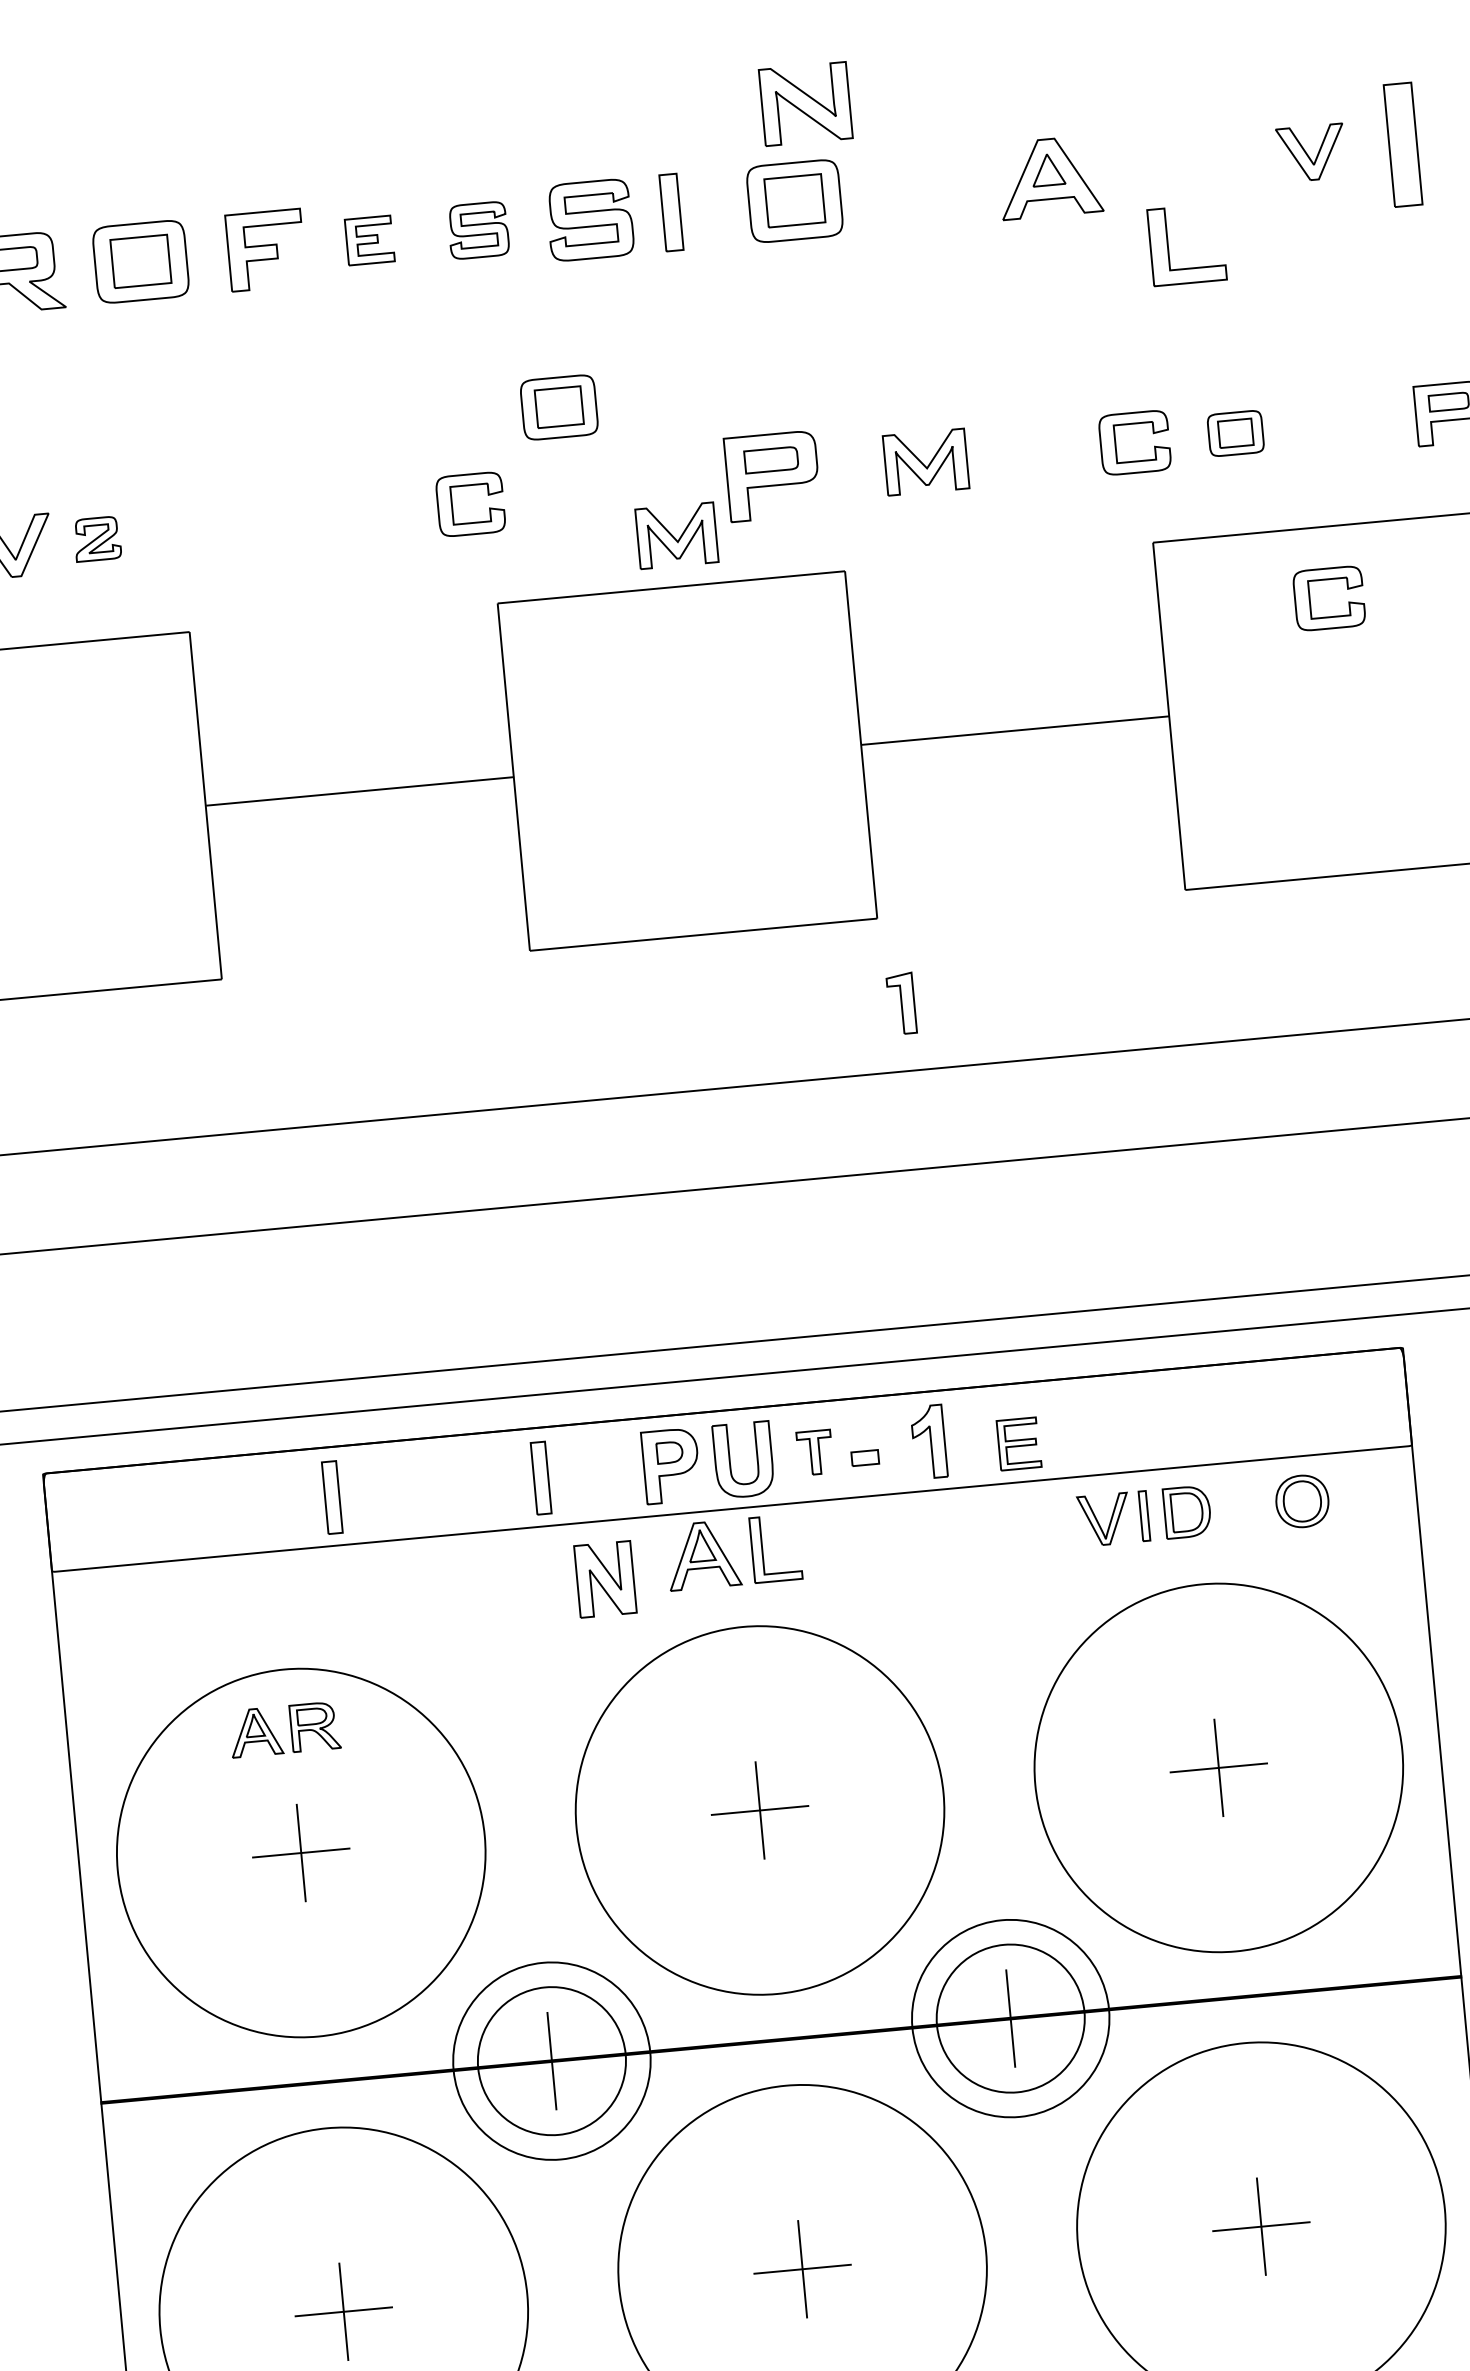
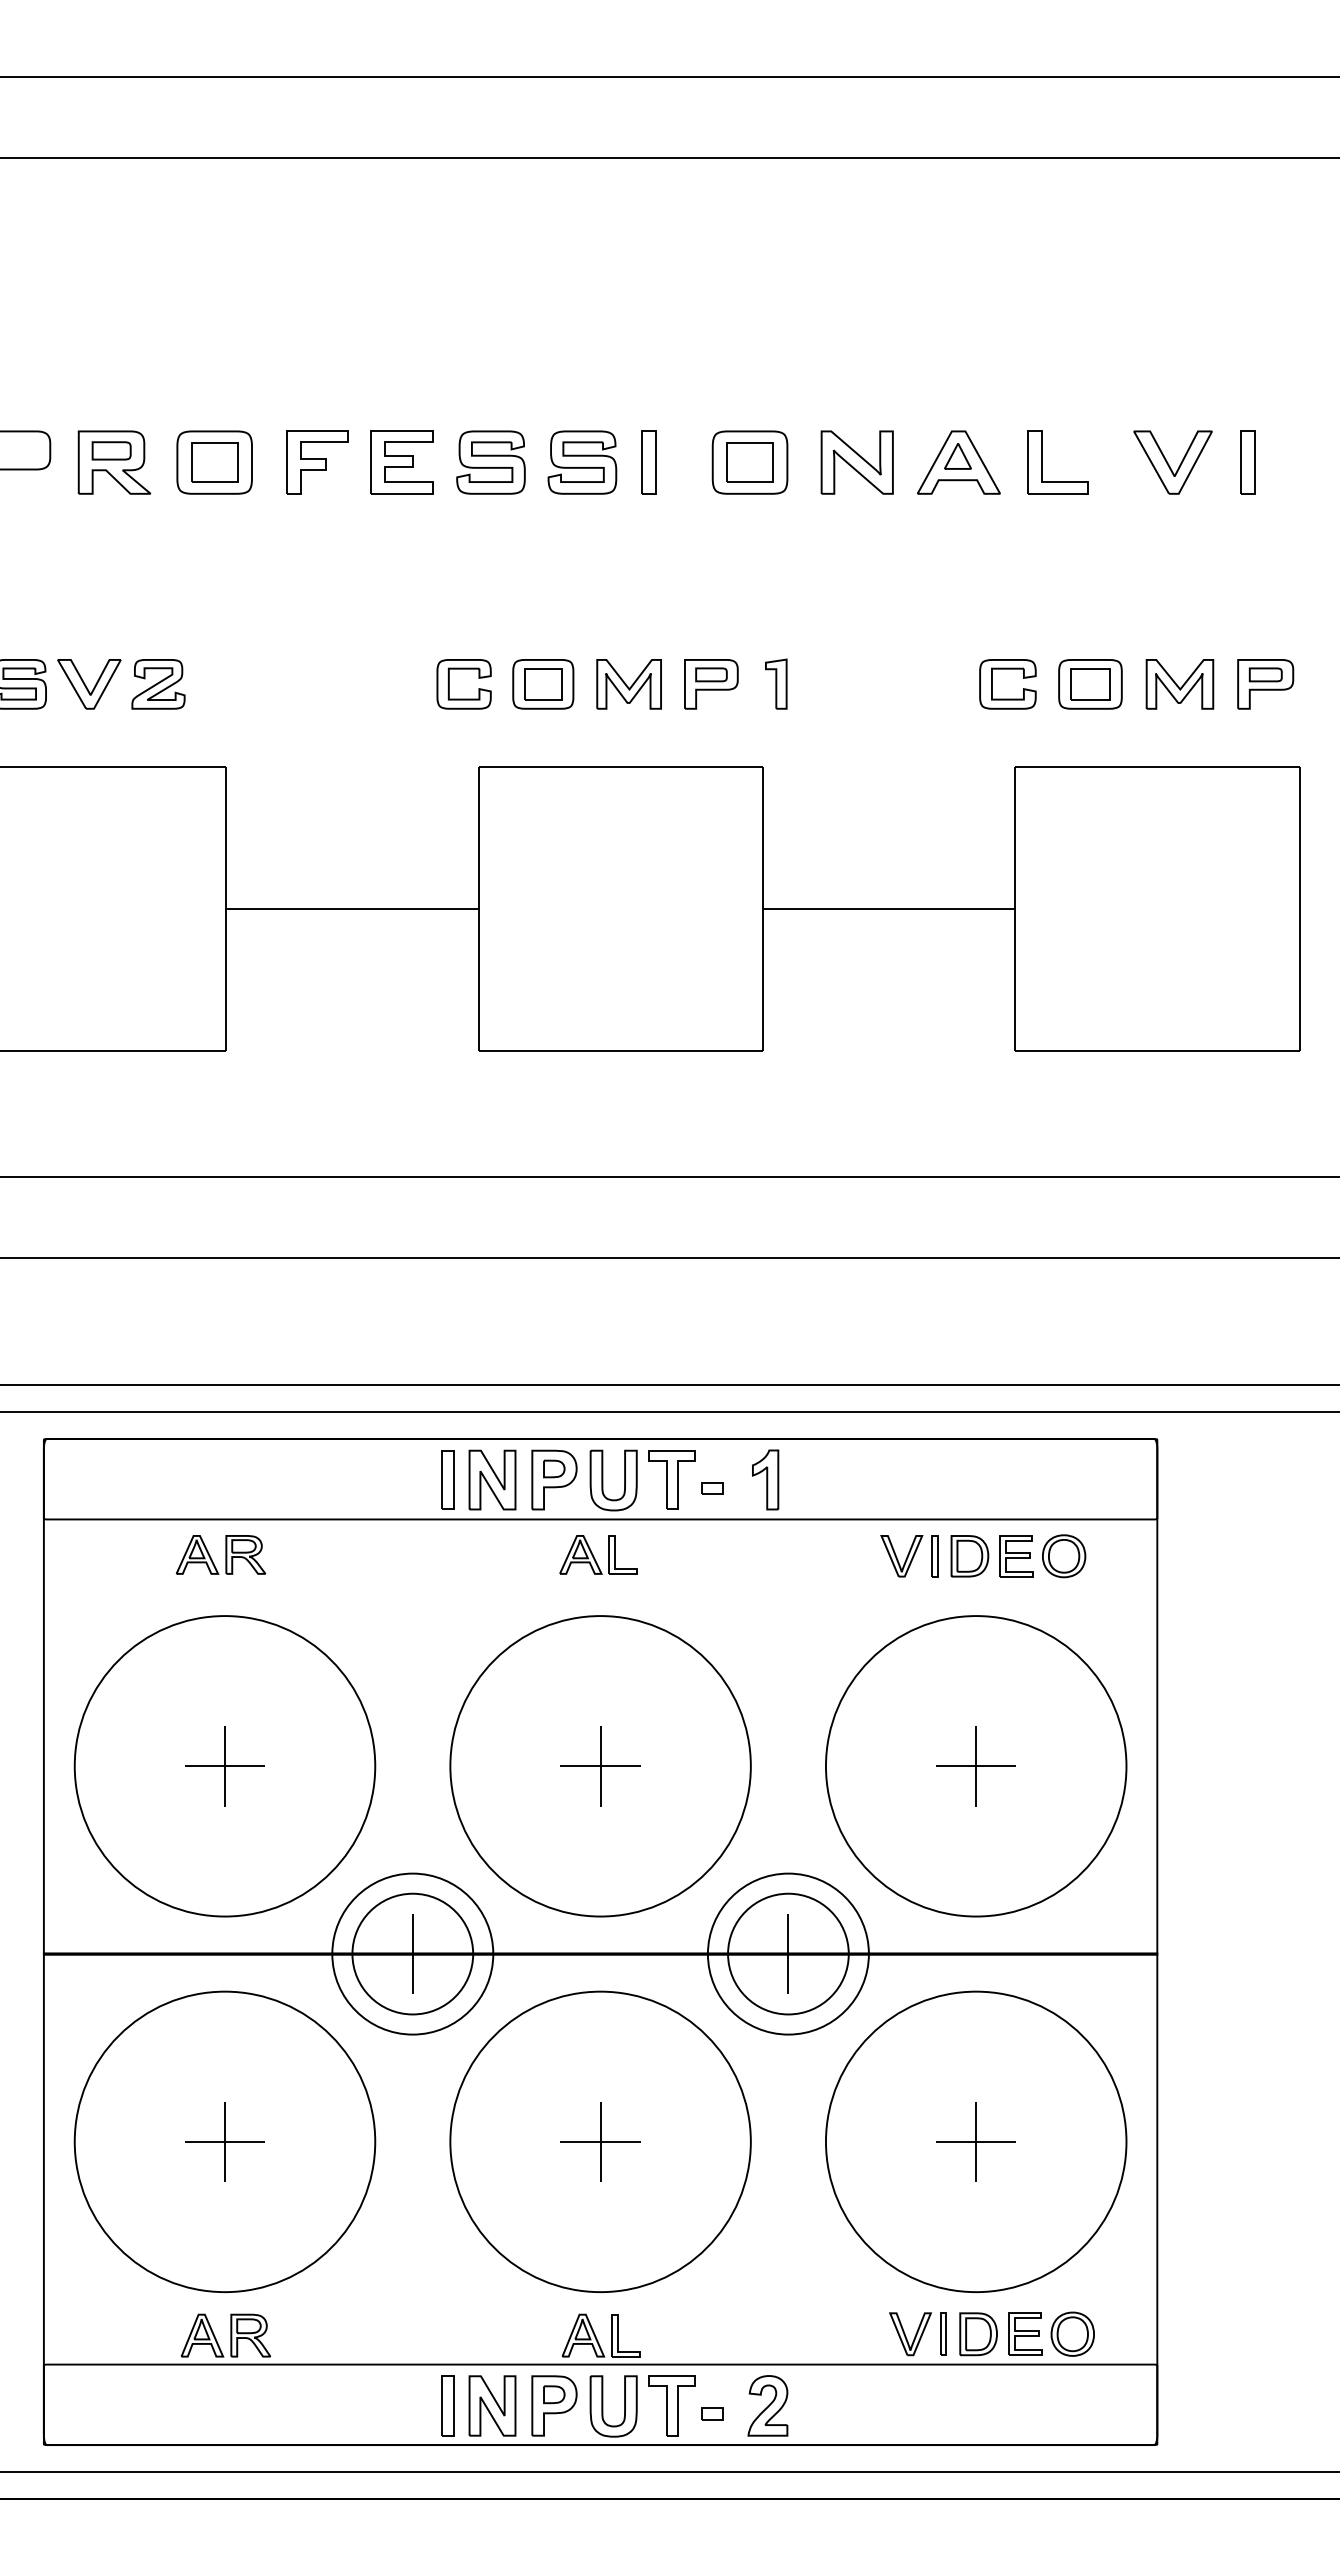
part: (804, 104) -> (856, 462), moved
part: (1402, 144) -> (1247, 462), size x0.62
part: (1310, 153) -> (1172, 462), size x1.43
part: (477, 230) -> (490, 462), size x1.43
part: (369, 240) -> (401, 462), size x1.67
part: (1167, 246) -> (1042, 462), moved
part: (559, 407) -> (543, 684), moved
part: (1235, 433) -> (1090, 684), size x1.43
part: (925, 462) -> (1179, 684), moved
part: (772, 476) -> (711, 684), size x0.71
part: (676, 536) -> (628, 684), moved
part: (97, 539) -> (158, 684), size x1.43
part: (1330, 615) -> (1153, 839), removed
part: (901, 1002) -> (776, 683), moved
part: (1019, 1444) -> (1016, 1556), moved
part: (814, 1452) -> (671, 1479), size x1.67
part: (331, 1496) -> (276, 1479), removed
part: (733, 1552) -> (598, 1554), size x0.71
part: (605, 1578) -> (492, 1479), moved
part: (284, 1729) -> (220, 1554), moved

